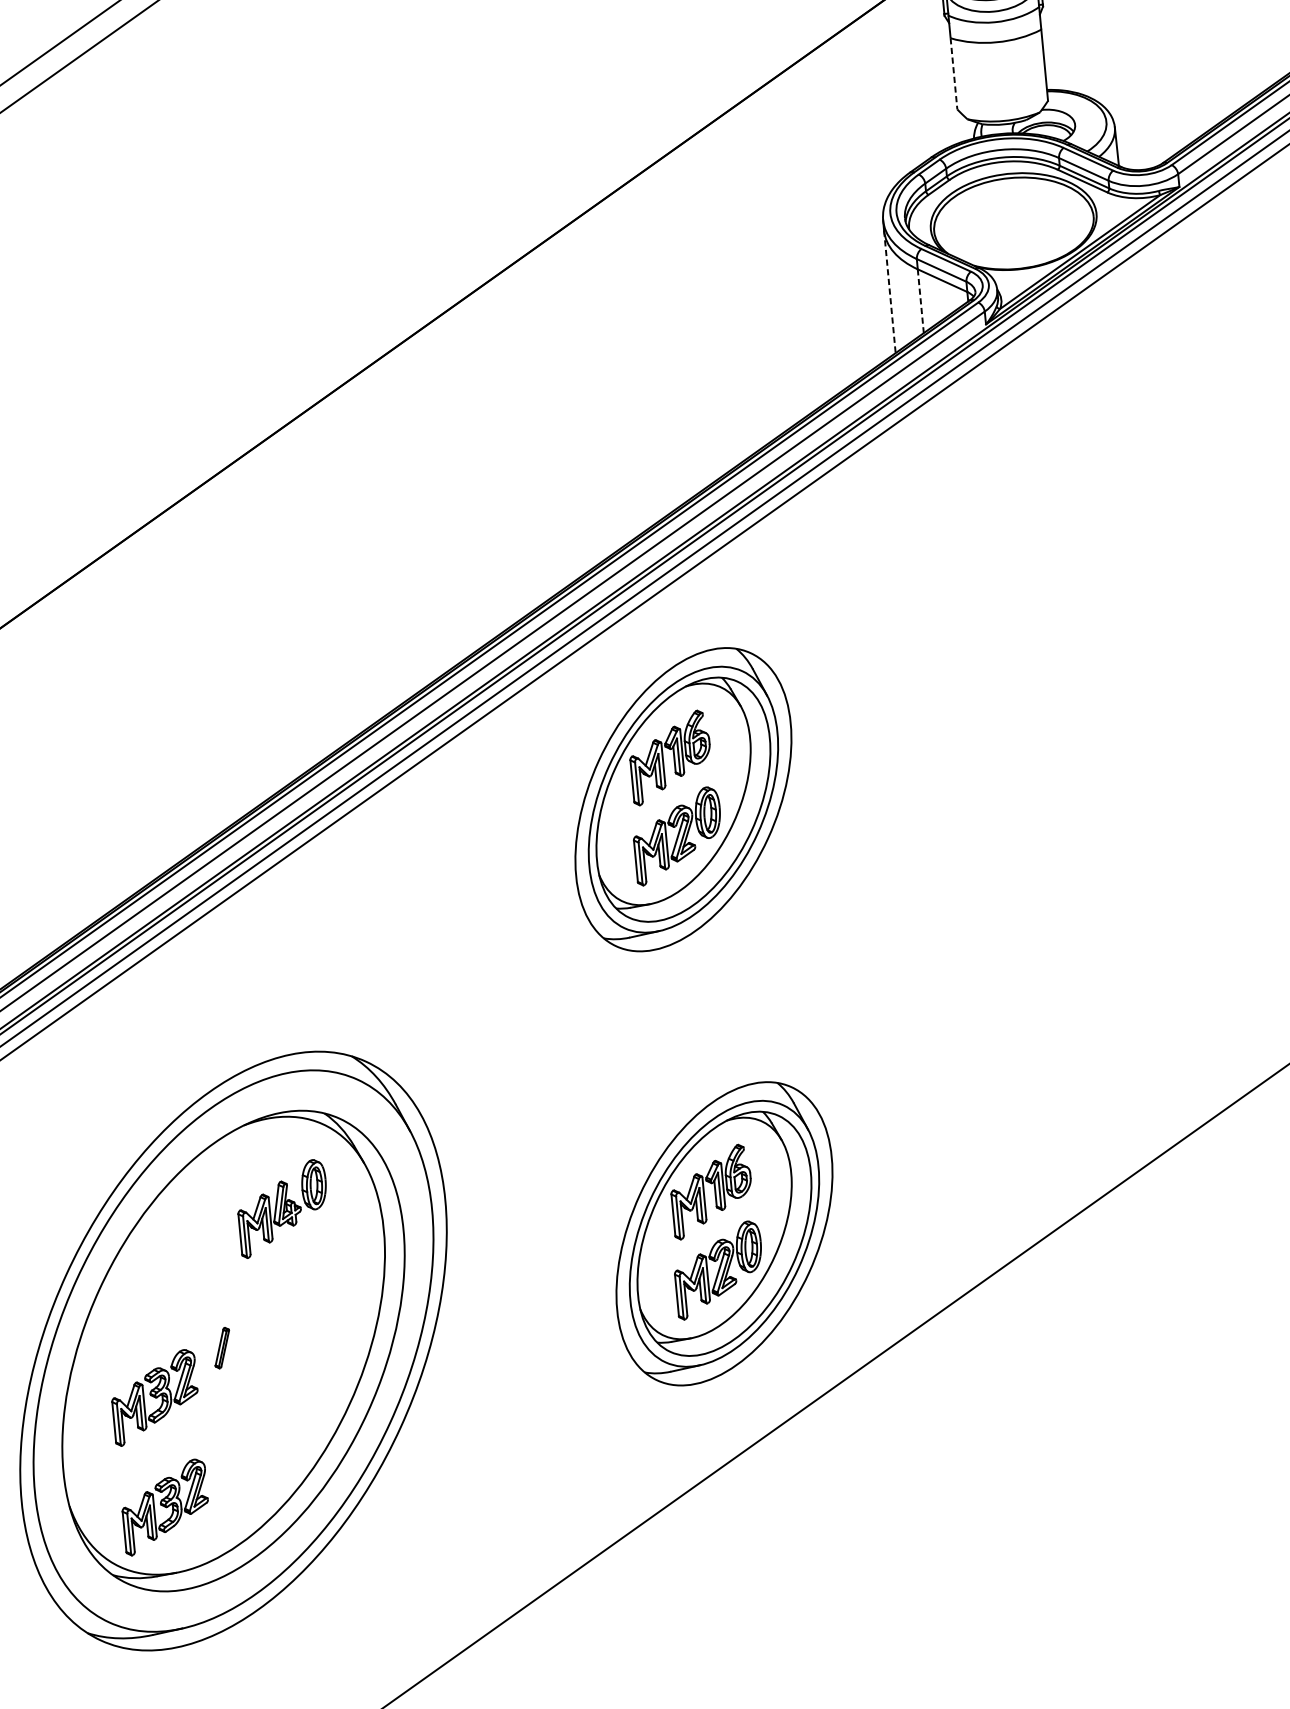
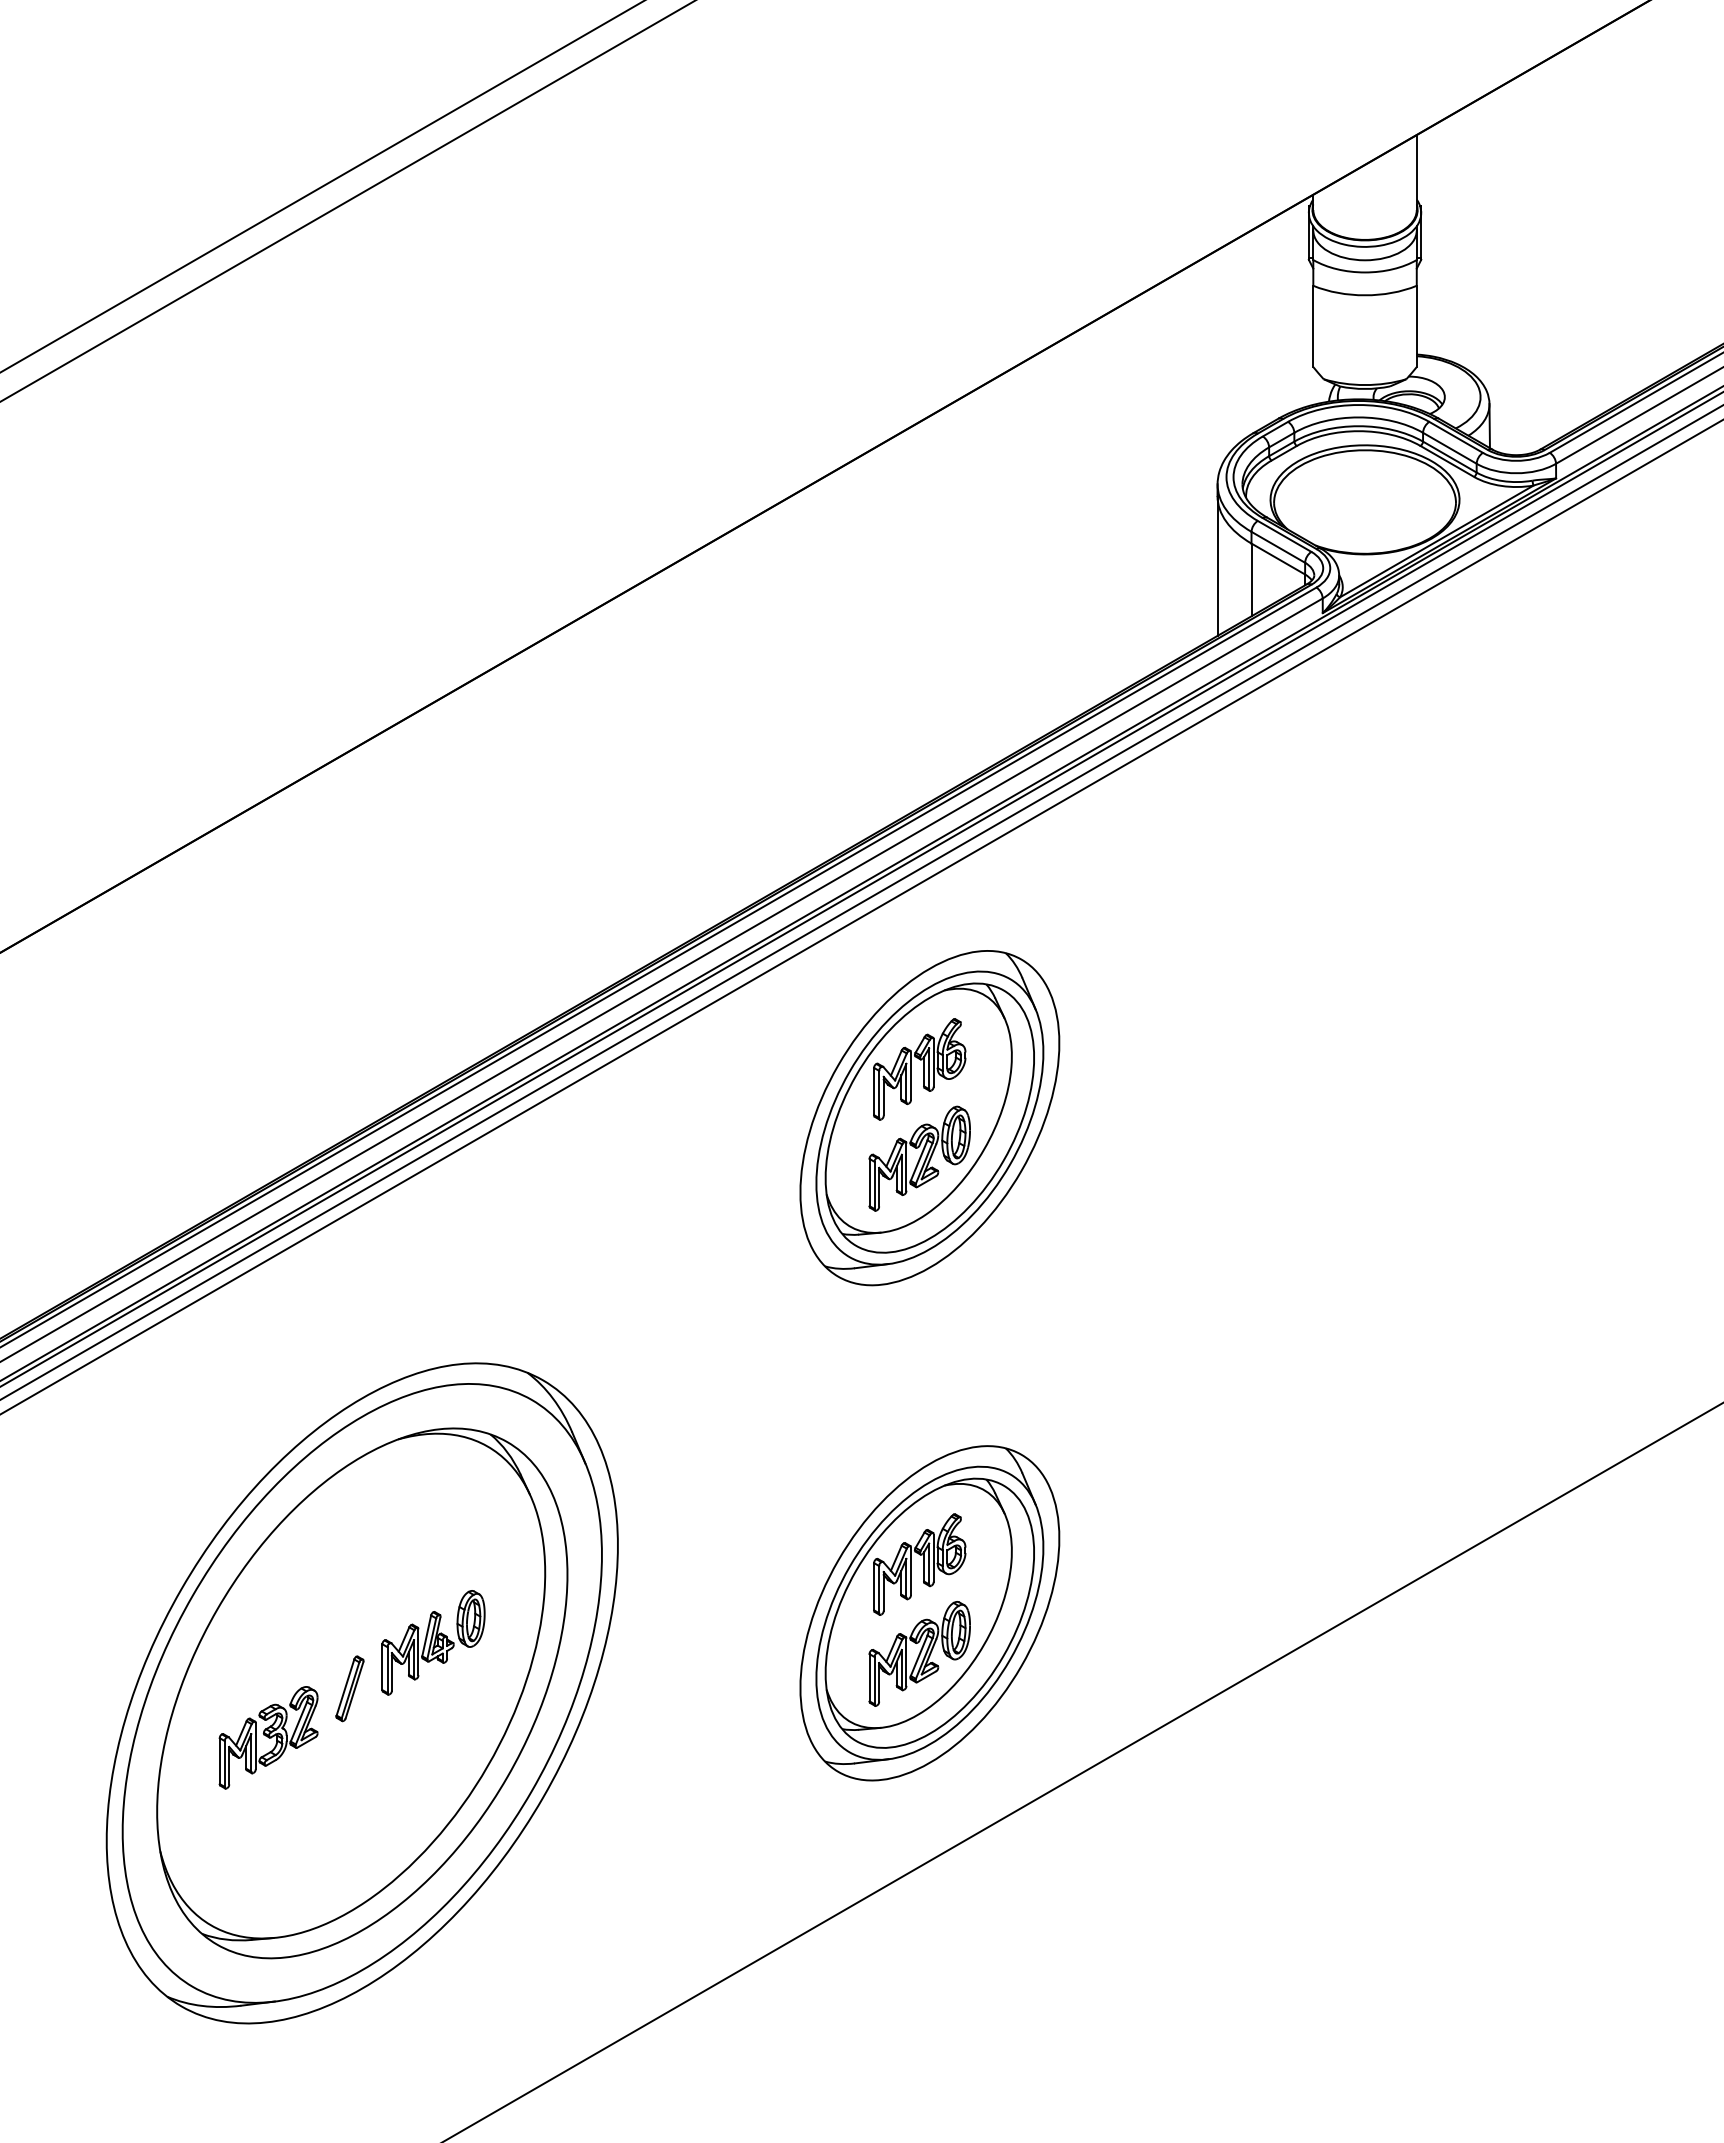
line: (954, 73) -> (1313, 326), dashed -> solid
line: (889, 292) -> (1217, 566), dashed -> solid
line: (920, 301) -> (1251, 580), dashed -> solid
part: (283, 1208) -> (433, 1642), moved
part: (221, 1347) -> (349, 1688), size x1.43
part: (165, 1507) -> (268, 1862), removed

